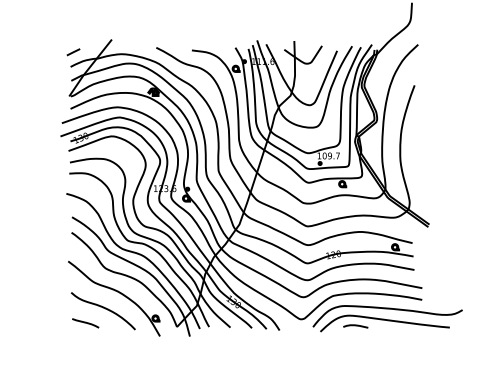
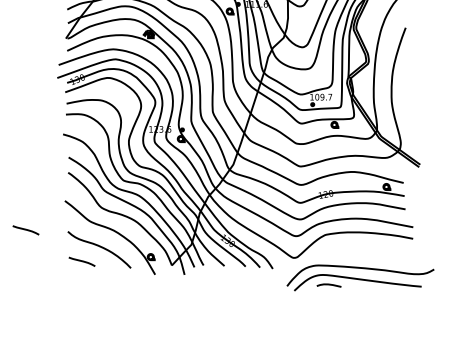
curve: (28, 291) -> (25, 230), added
part: (387, 318) -> (360, 277), moved

